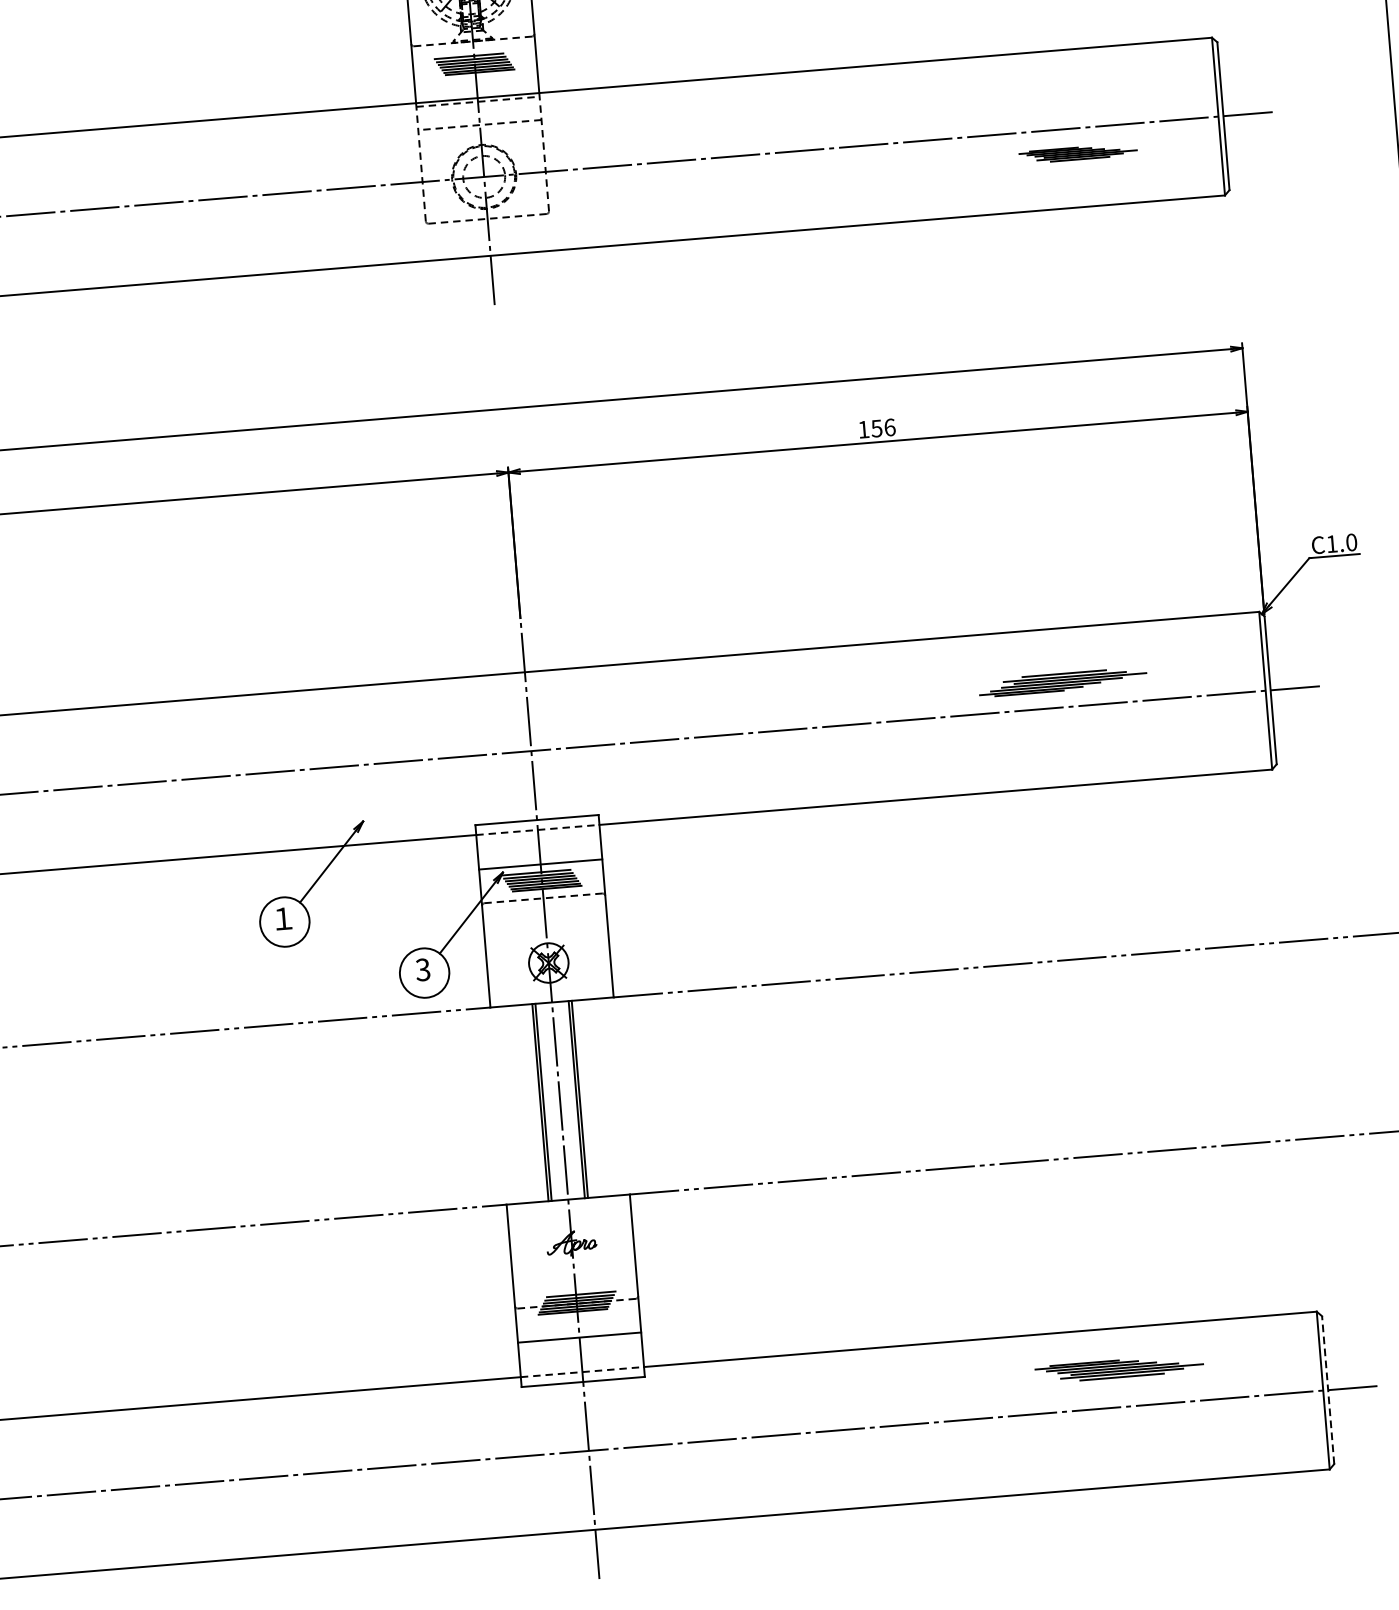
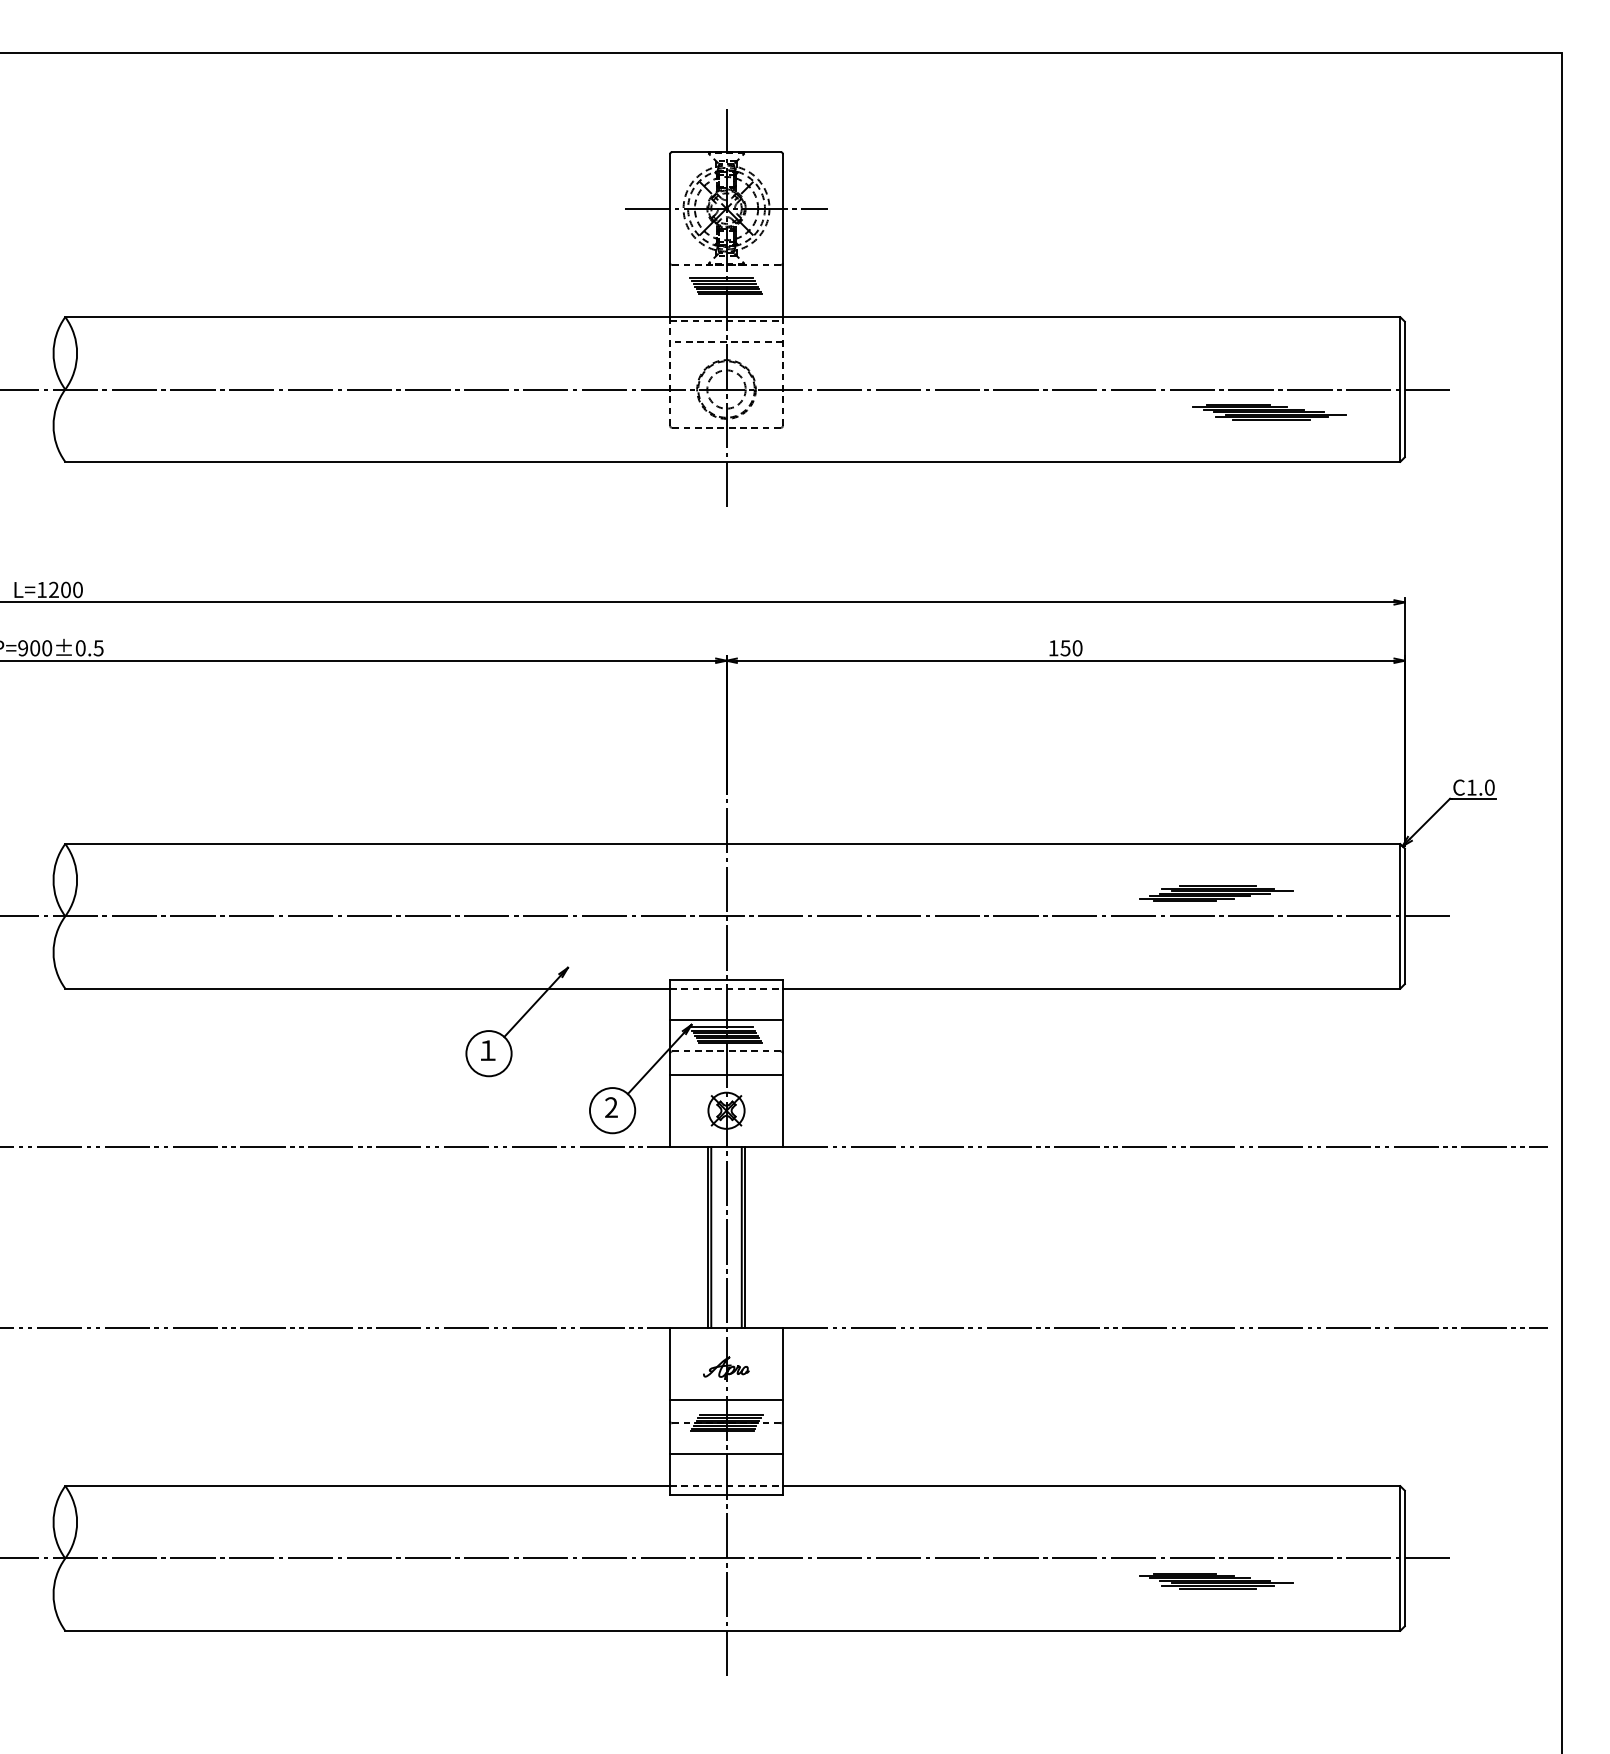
part: (1077, 153) -> (1269, 412), size x1.43
text: (889, 427) -> (1077, 648), 156 -> 150
line: (545, 923) -> (726, 1074), added
text: (422, 969) -> (610, 1107), 3 -> 2
line: (574, 1278) -> (726, 1400), added
part: (1119, 1368) -> (1216, 1581), moved
line: (1327, 1390) -> (1404, 1558), dashed -> solid

